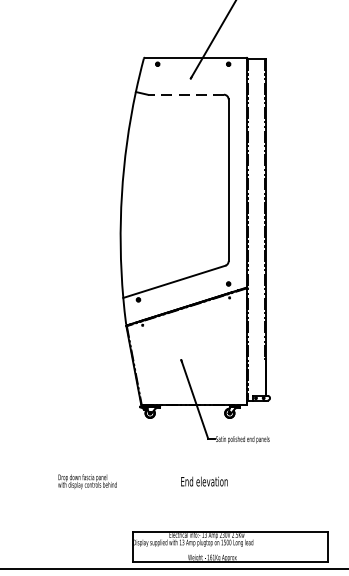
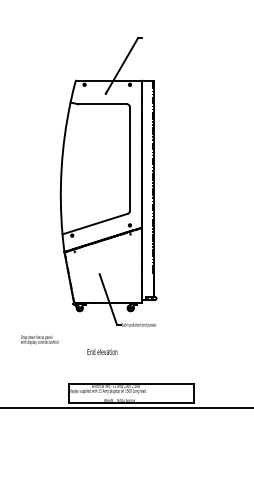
line: (185, 95) -> (102, 104), dashed -> solid
text: (87, 480) -> (39, 339), moved
text: (204, 480) -> (102, 351), moved

